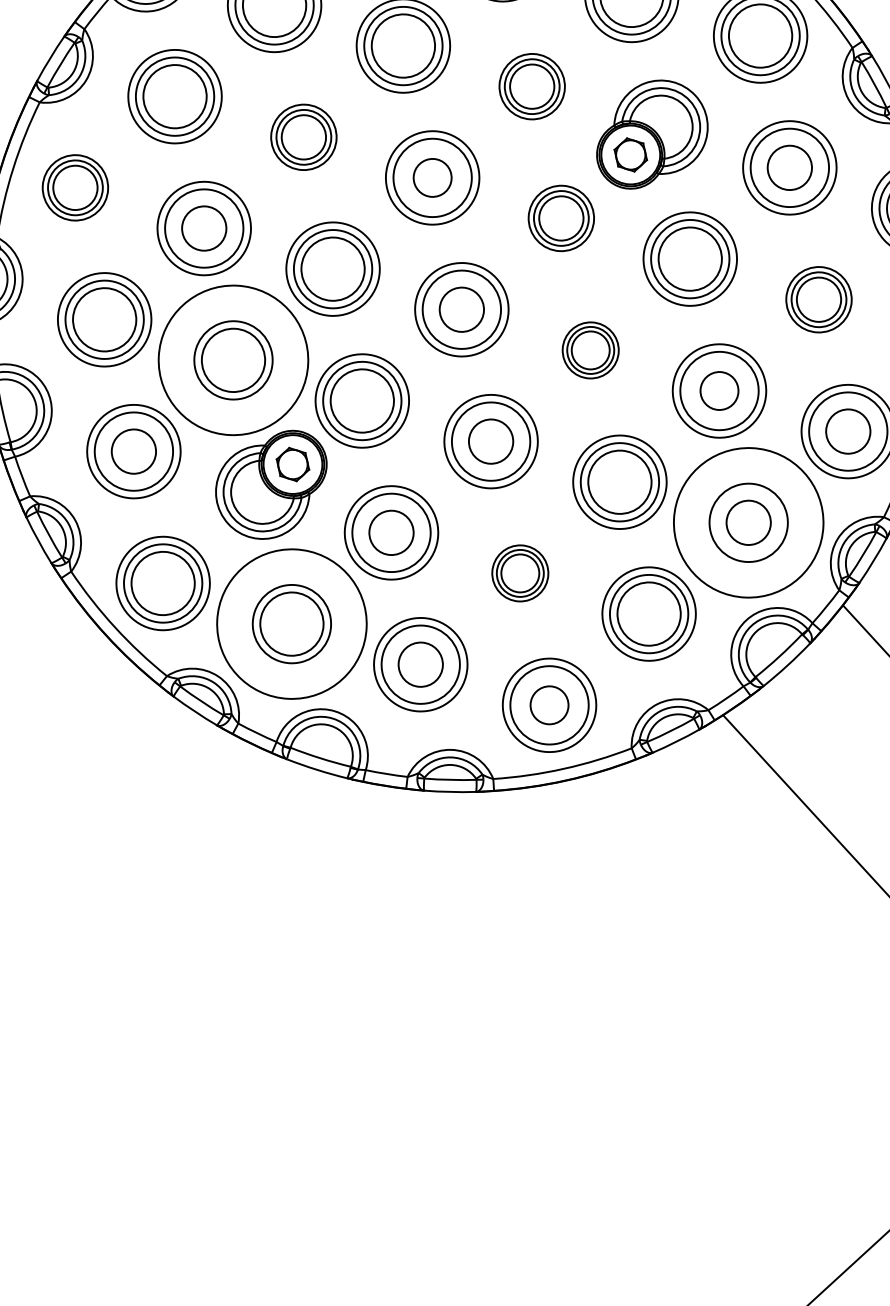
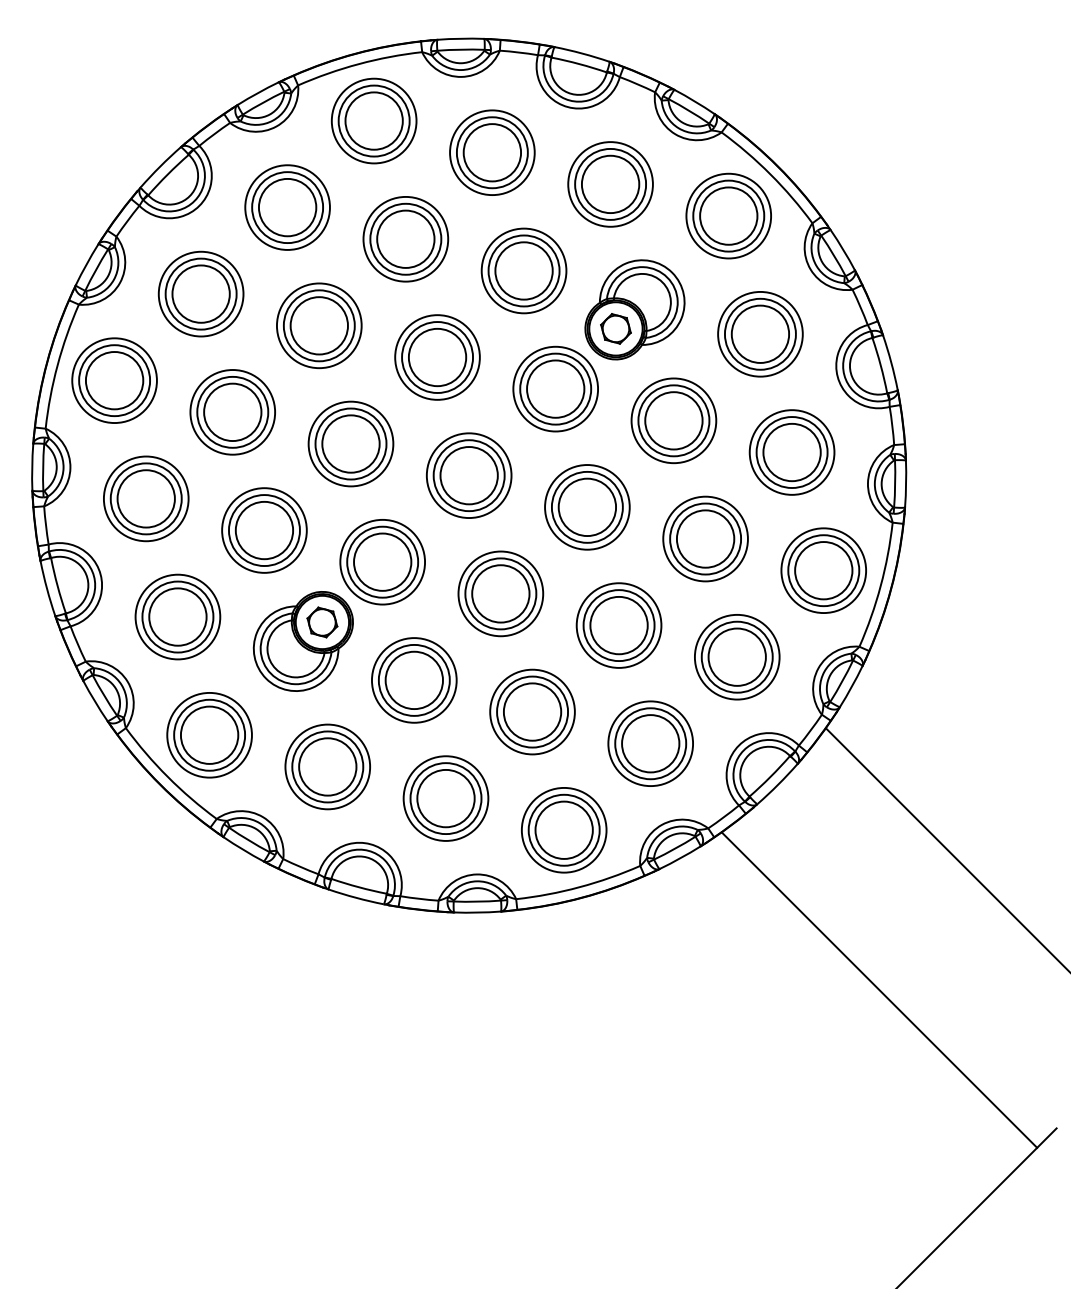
part: (531, 86) -> (523, 270), size x1.43
part: (304, 136) -> (319, 325), size x1.43
circle: (789, 167) -> (760, 333), size x1.43
circle: (432, 177) -> (437, 357), size x1.67
part: (75, 187) -> (114, 380), size x1.43
part: (561, 217) -> (555, 388), size x1.43
circle: (203, 228) -> (232, 412), size x1.43
part: (818, 299) -> (791, 452), size x1.43
circle: (461, 309) -> (468, 475), size x1.43
part: (590, 350) -> (587, 507), size x1.67
circle: (233, 360) -> (264, 530), size x0.62
circle: (719, 390) -> (705, 538), size x1.67
circle: (847, 431) -> (823, 570), size x1.43
circle: (490, 441) -> (500, 593), size x1.43
circle: (133, 450) -> (177, 616), size x1.43
circle: (747, 522) -> (736, 656), size x0.62
circle: (747, 522) -> (736, 656), size x1.43
circle: (391, 532) -> (414, 680), size x1.43
part: (520, 572) -> (532, 711), size x1.67
circle: (291, 623) -> (327, 766), size x0.62
circle: (420, 664) -> (445, 798), size x1.43
circle: (548, 704) -> (563, 829), size x1.67

